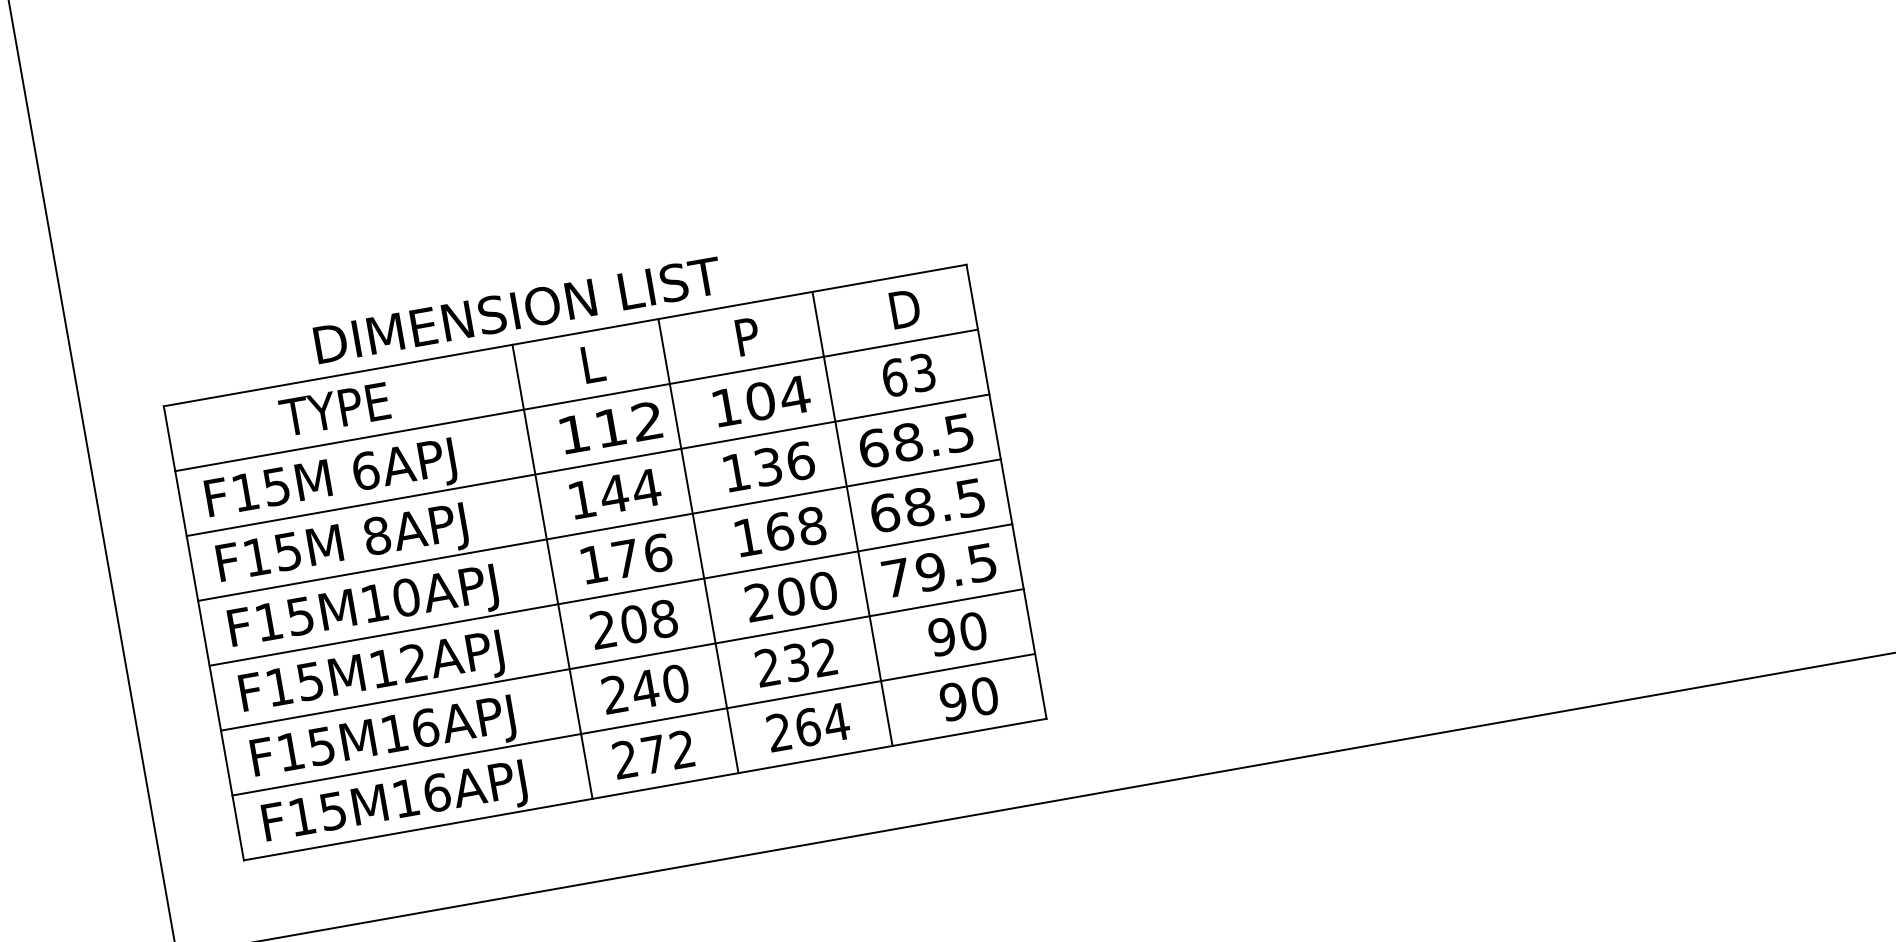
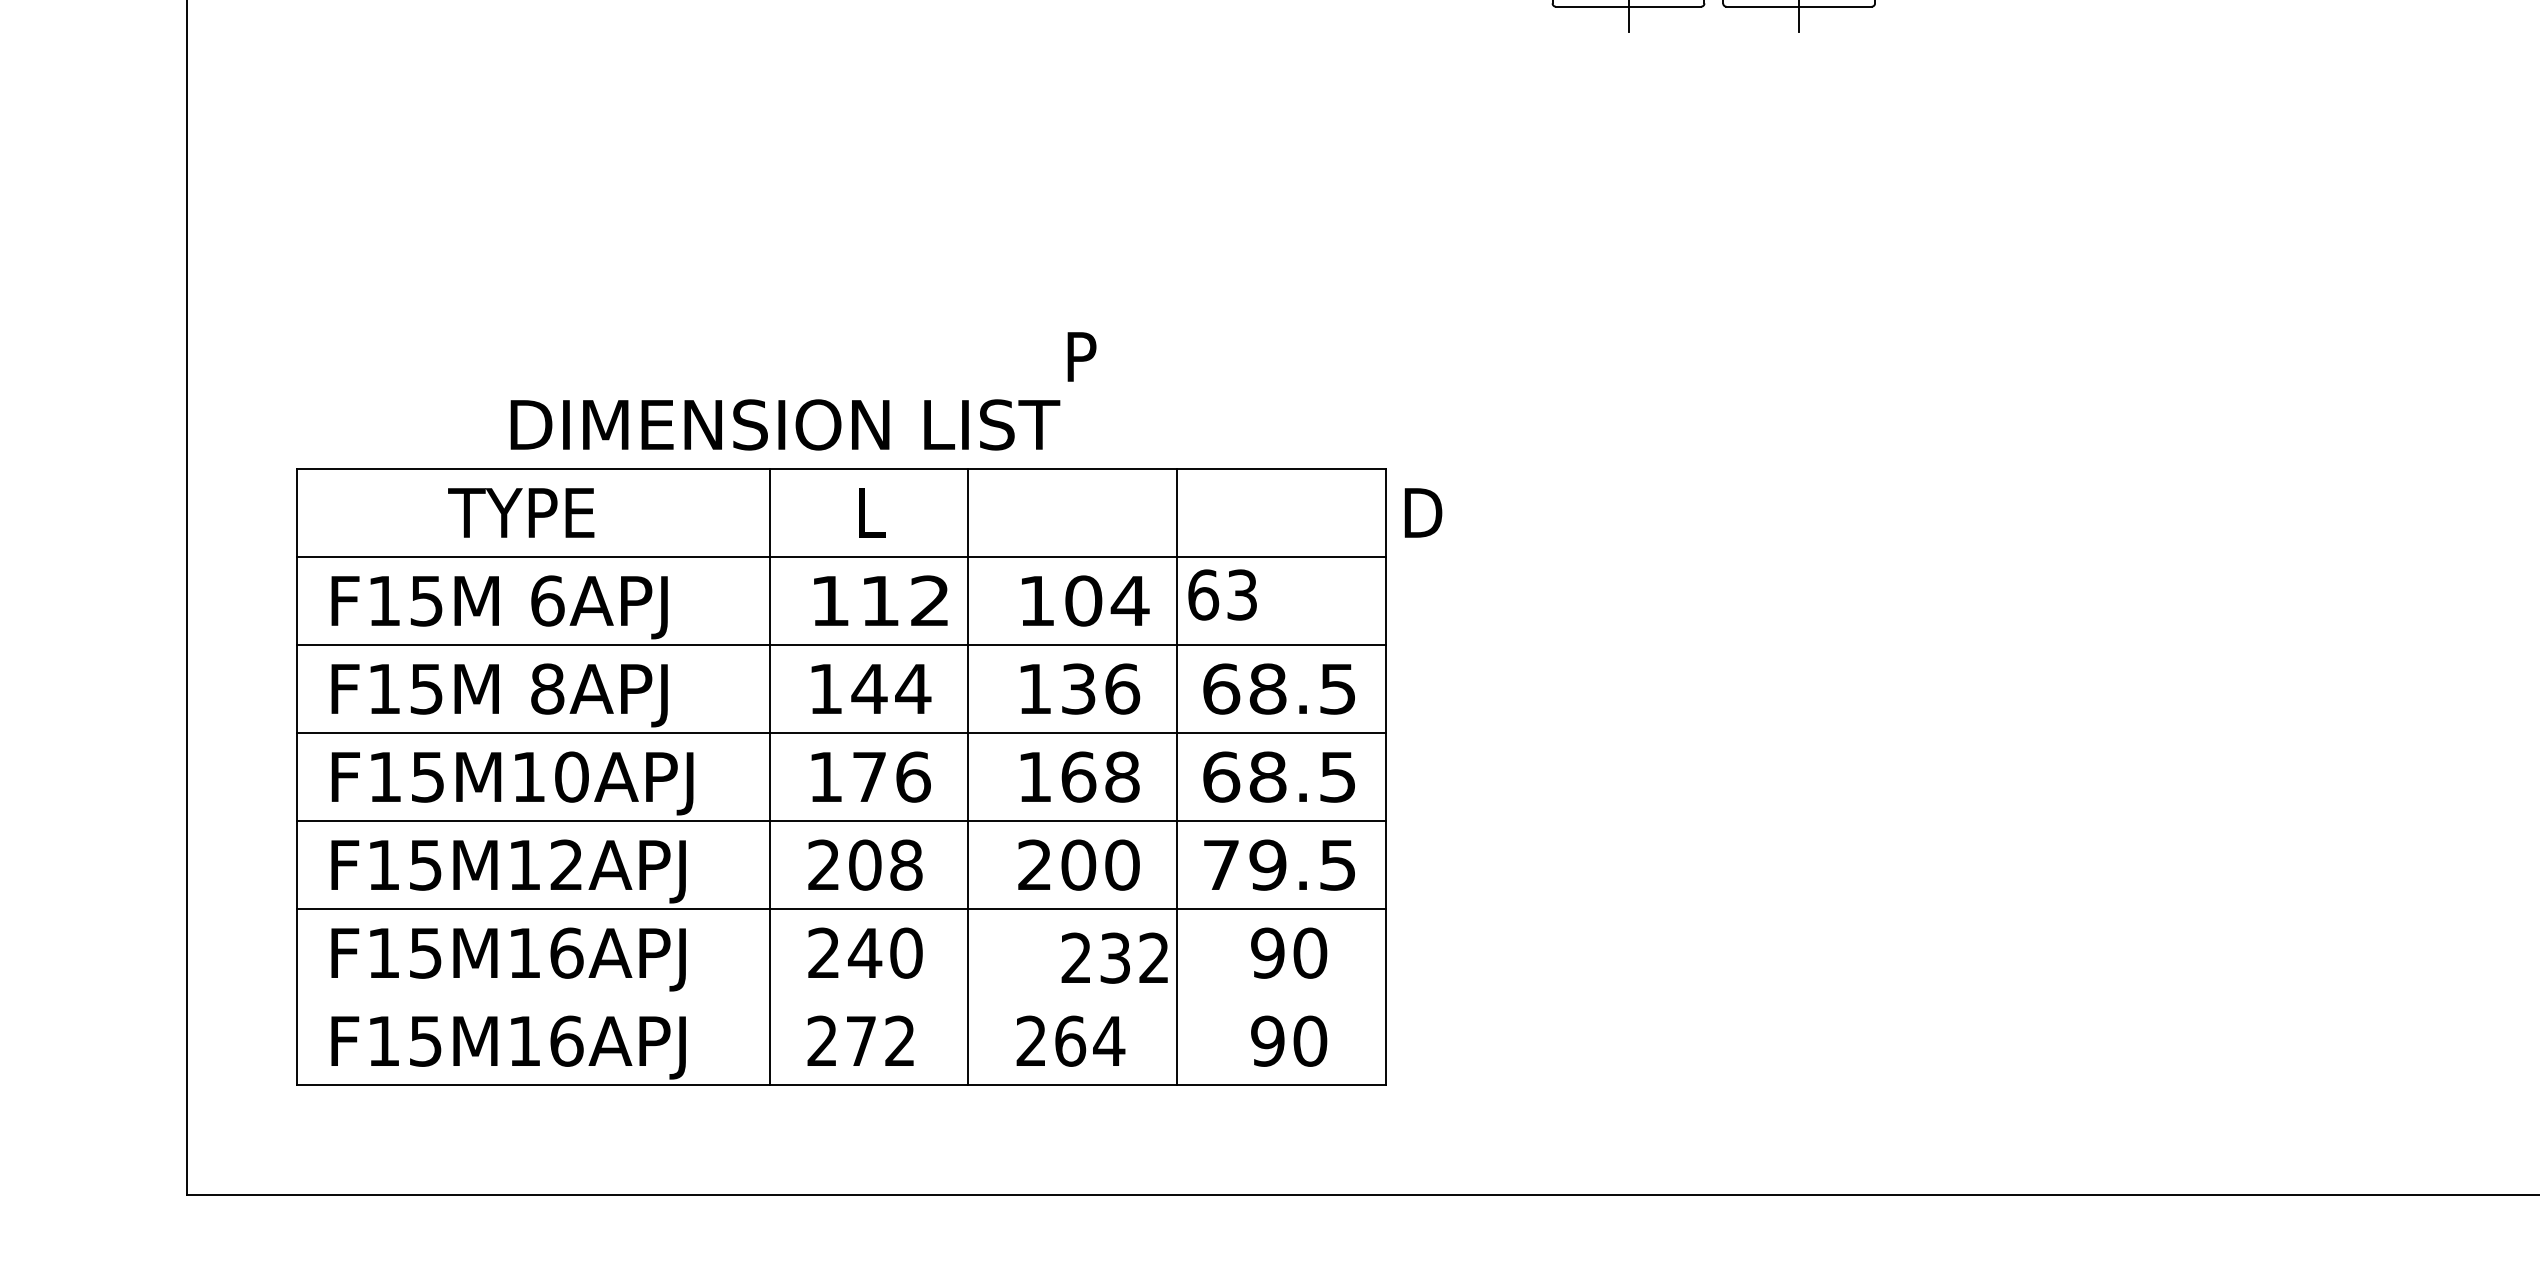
text: (905, 308) -> (1423, 512), moved
text: (747, 336) -> (1081, 356), moved
text: (908, 374) -> (1222, 594), moved
text: (795, 662) -> (1114, 957), moved
line: (633, 724) -> (841, 997), removed

